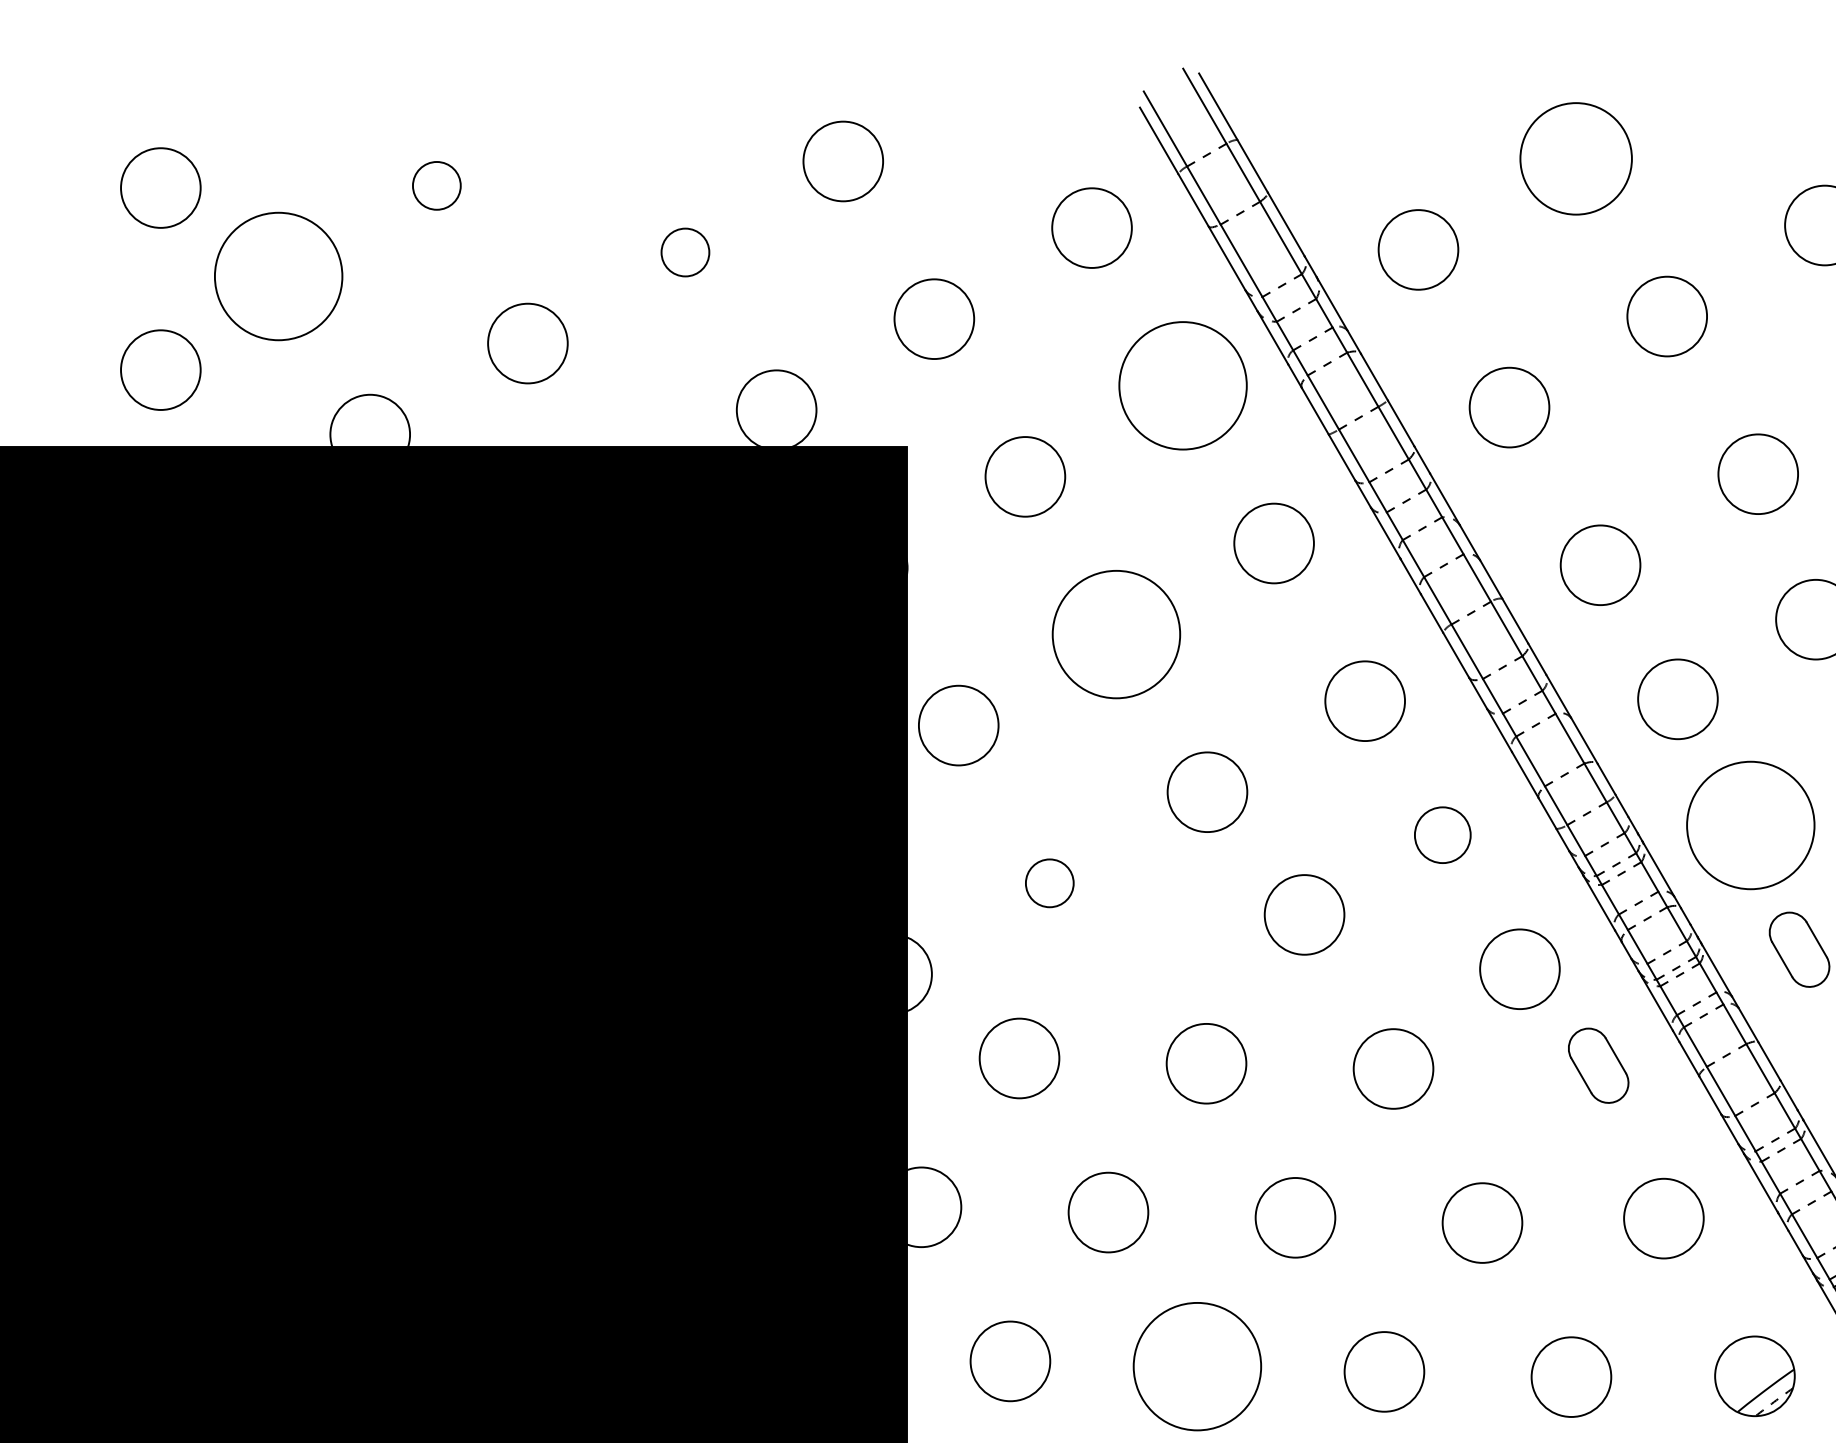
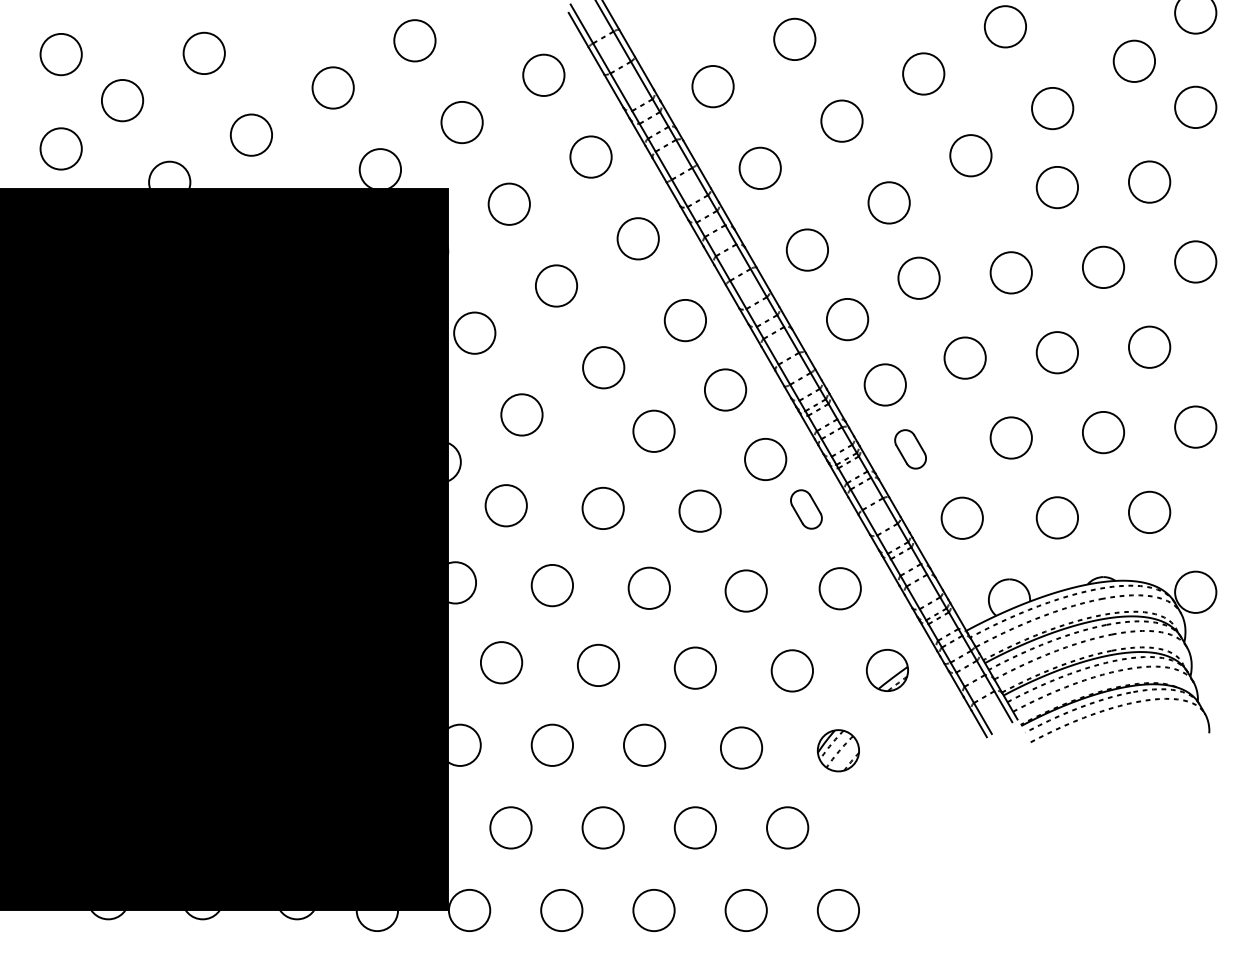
circle: (1575, 158) -> (794, 39), size x0.71
circle: (435, 185) -> (203, 53), size x1.67
circle: (684, 251) -> (332, 87), size x1.67
circle: (279, 276) -> (122, 100), size x0.62
circle: (1182, 384) -> (590, 156), size x0.62
circle: (1116, 633) -> (556, 285), size x0.62
circle: (1749, 824) -> (884, 384), size x0.62
circle: (1442, 834) -> (725, 389), size x1.43
circle: (1048, 882) -> (521, 414), size x1.67
circle: (1197, 1366) -> (598, 665), size x0.62

